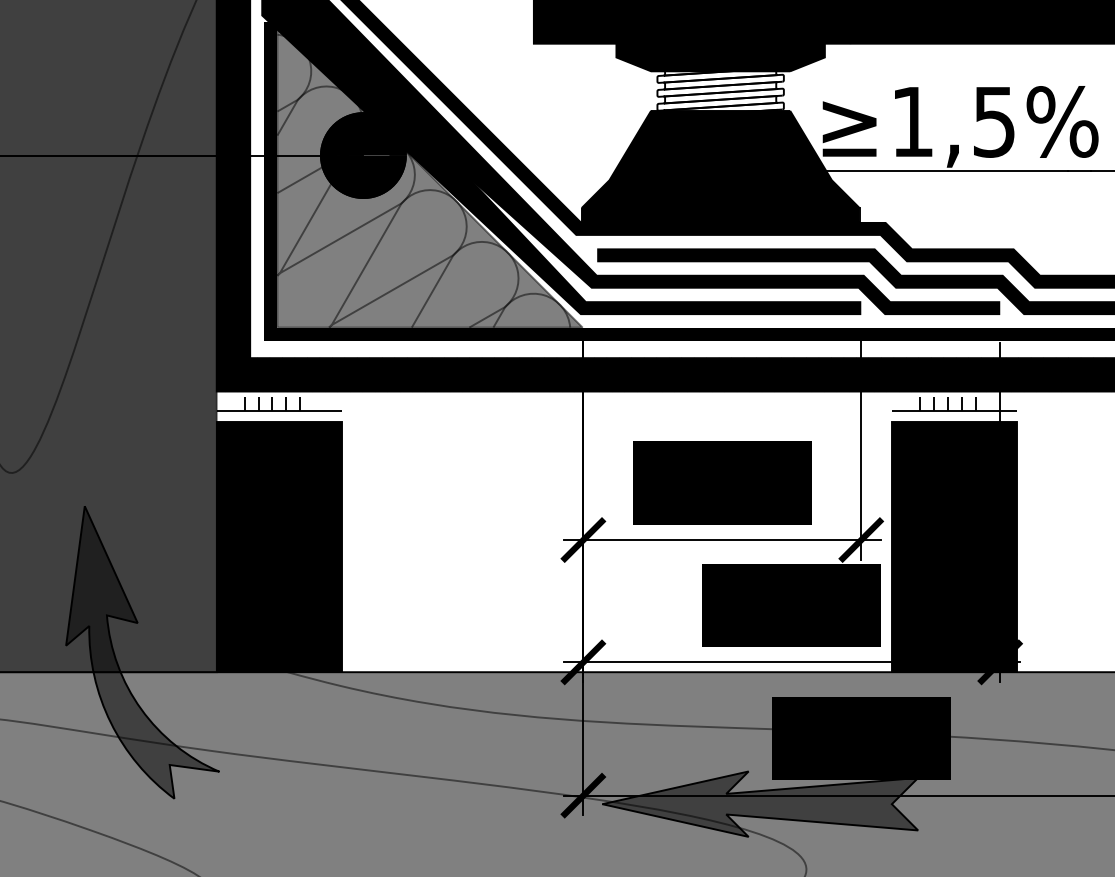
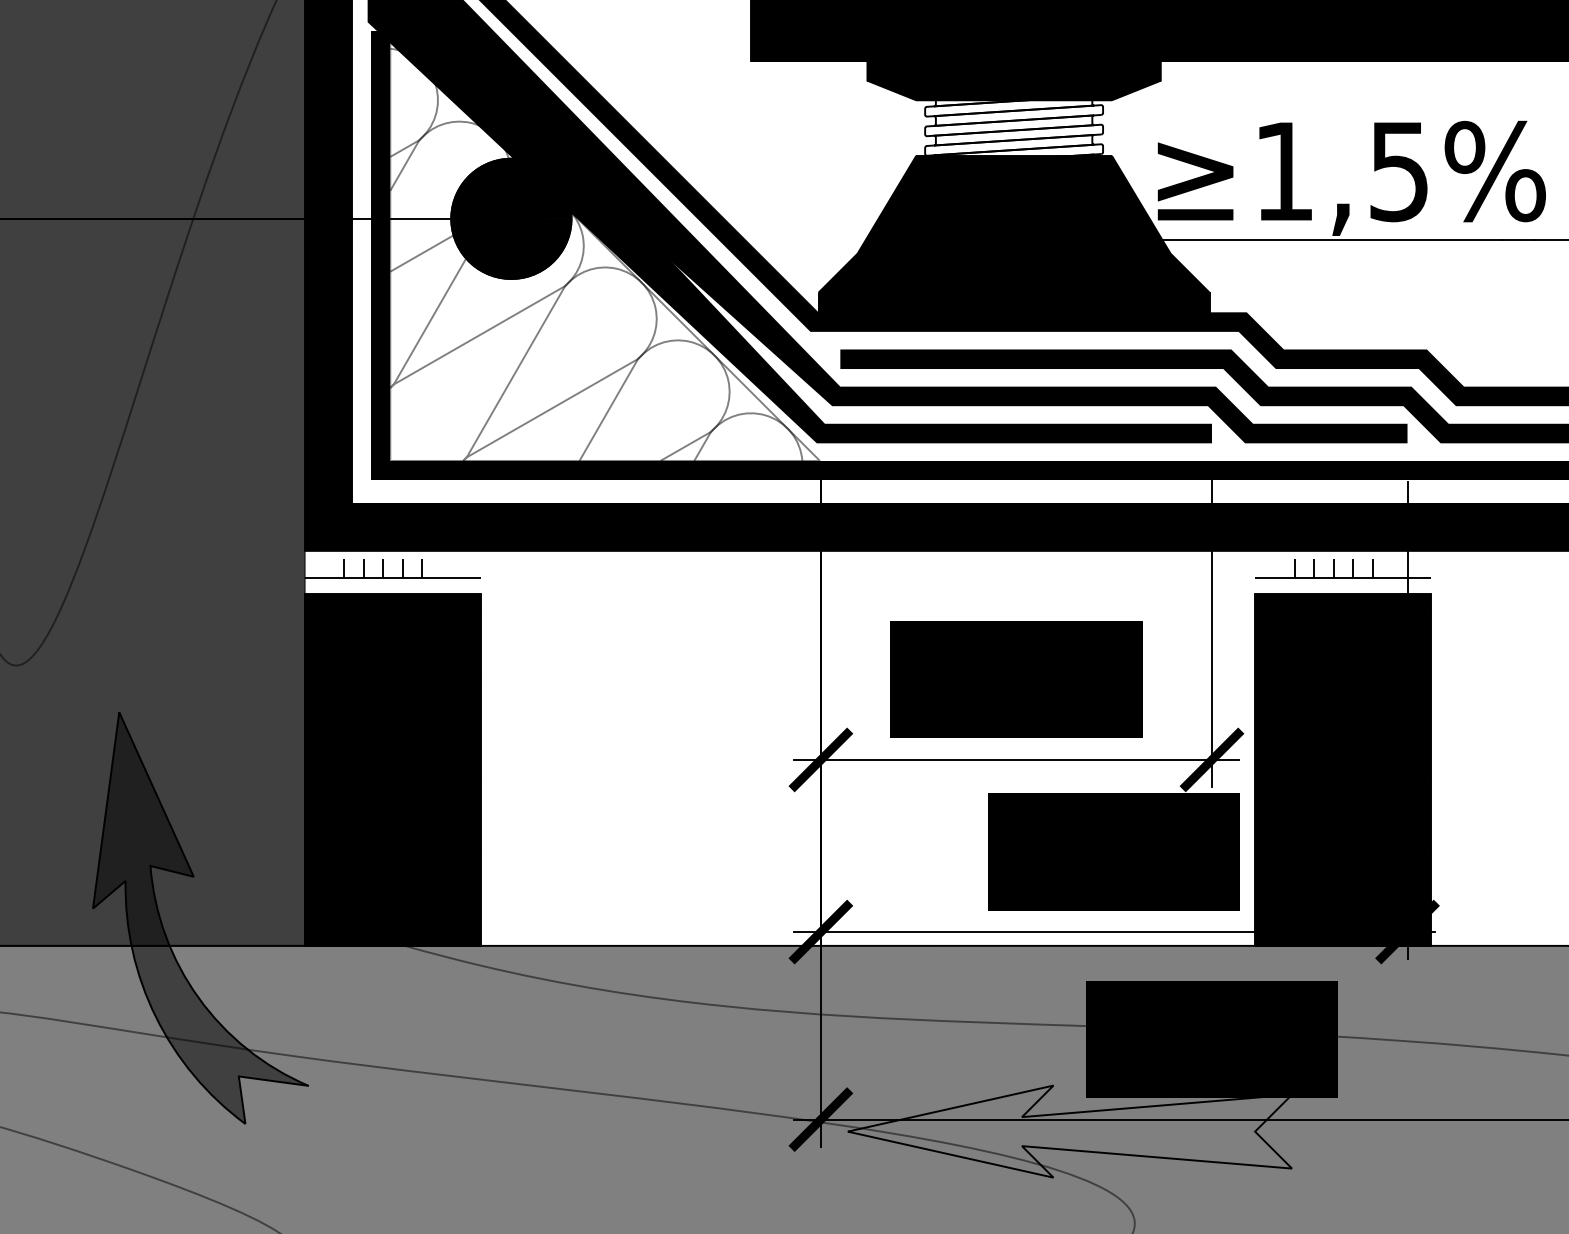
fill: (429, 174) -> (604, 245), removed
fill: (760, 804) -> (1069, 1131), removed

